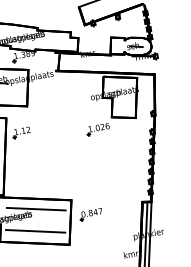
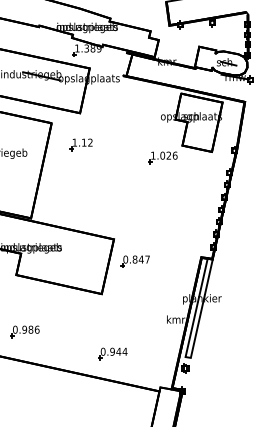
part: (20, 132) -> (80, 144), moved
line: (36, 209) -> (68, 242), removed
line: (35, 231) -> (62, 269), removed

